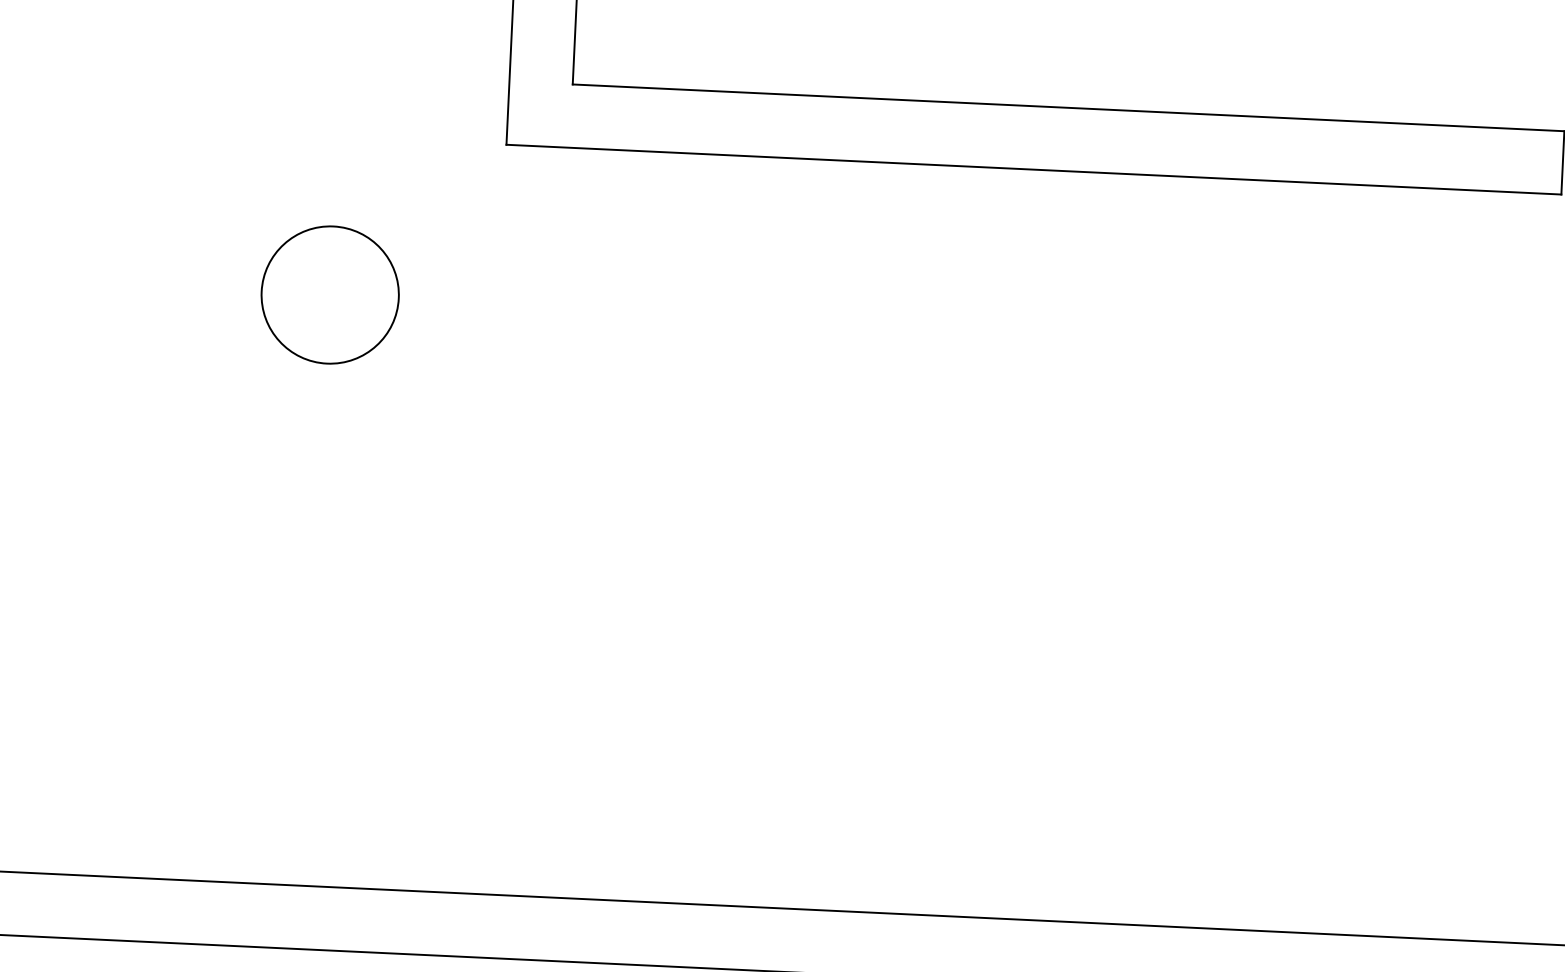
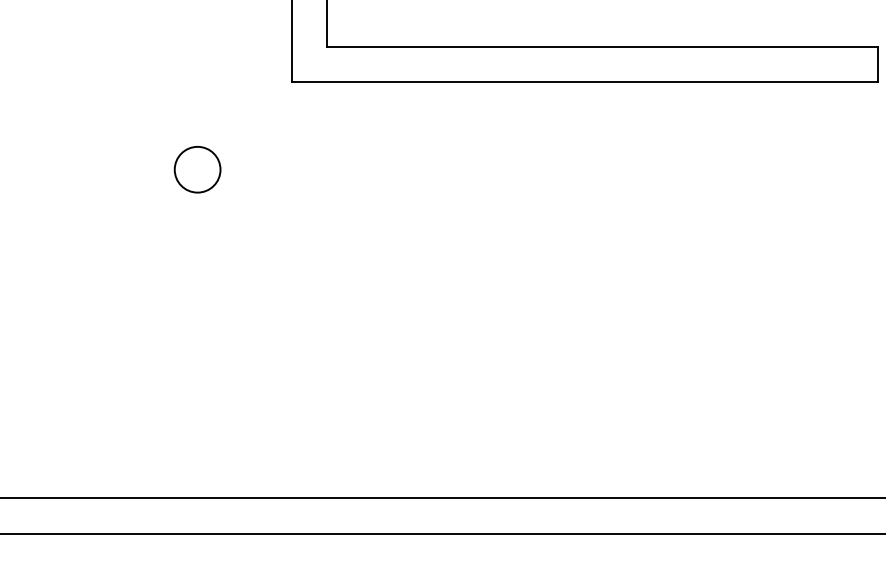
circle: (329, 294) -> (197, 169), size x0.6

